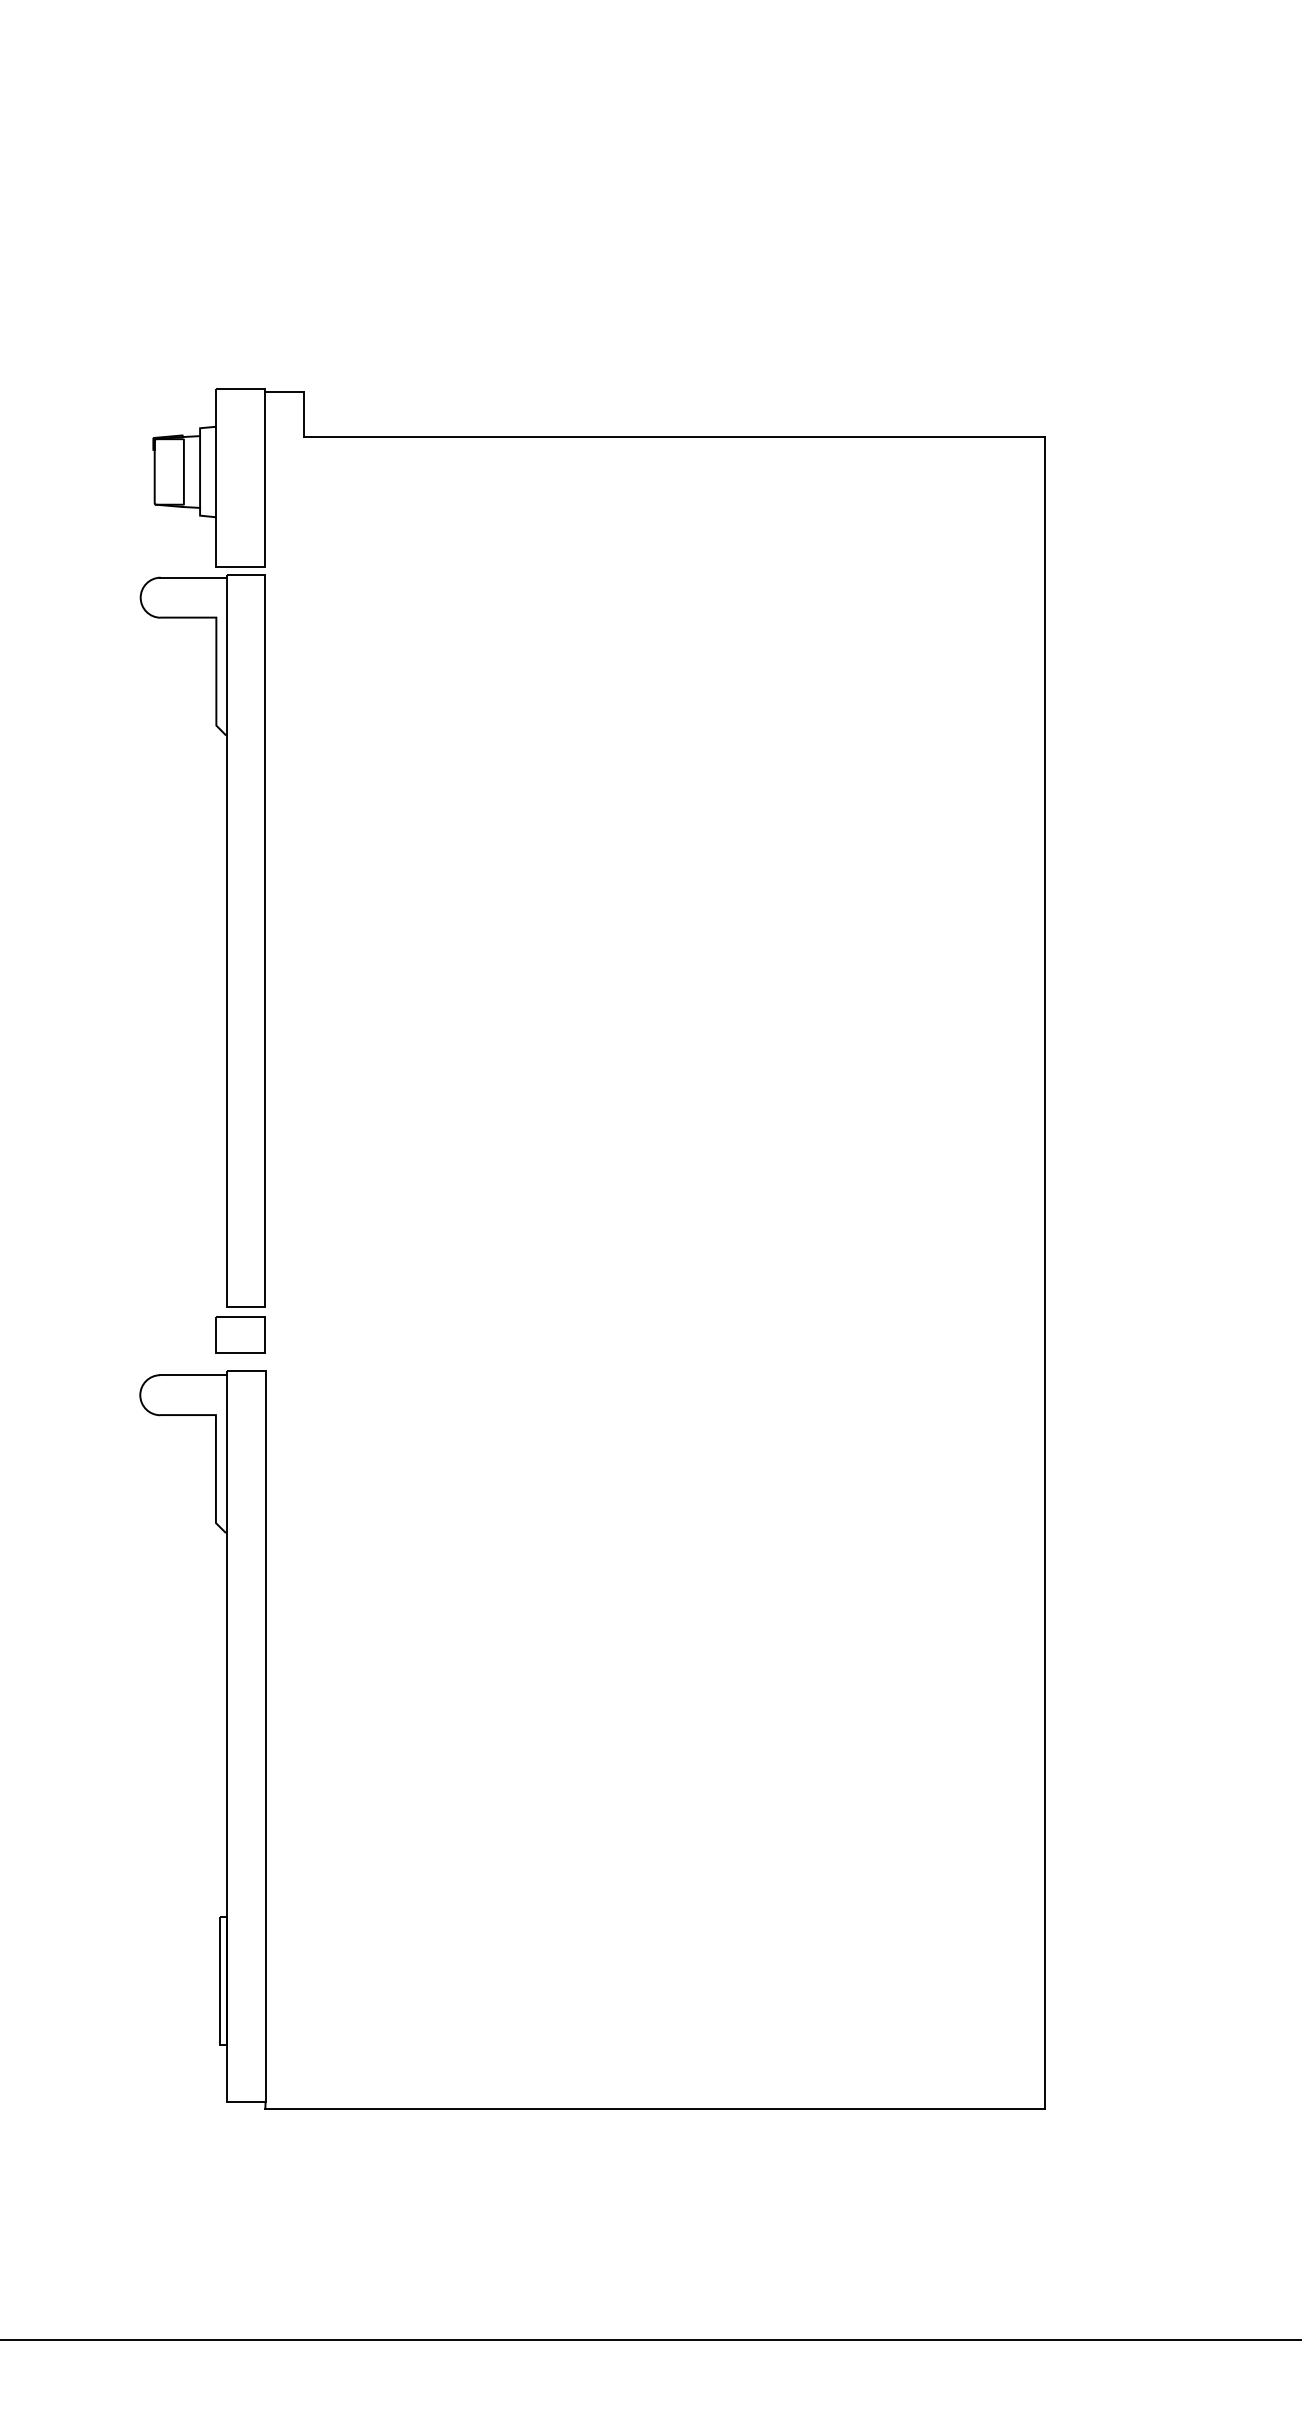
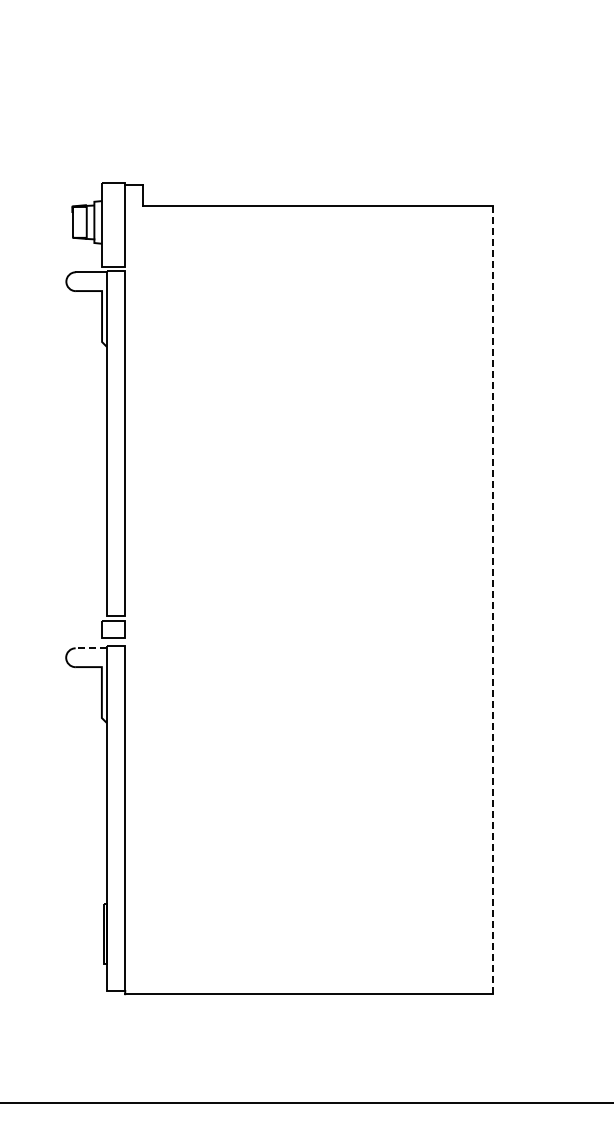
line: (1044, 1273) -> (492, 600), solid -> dashed
line: (193, 1375) -> (91, 648), solid -> dashed

